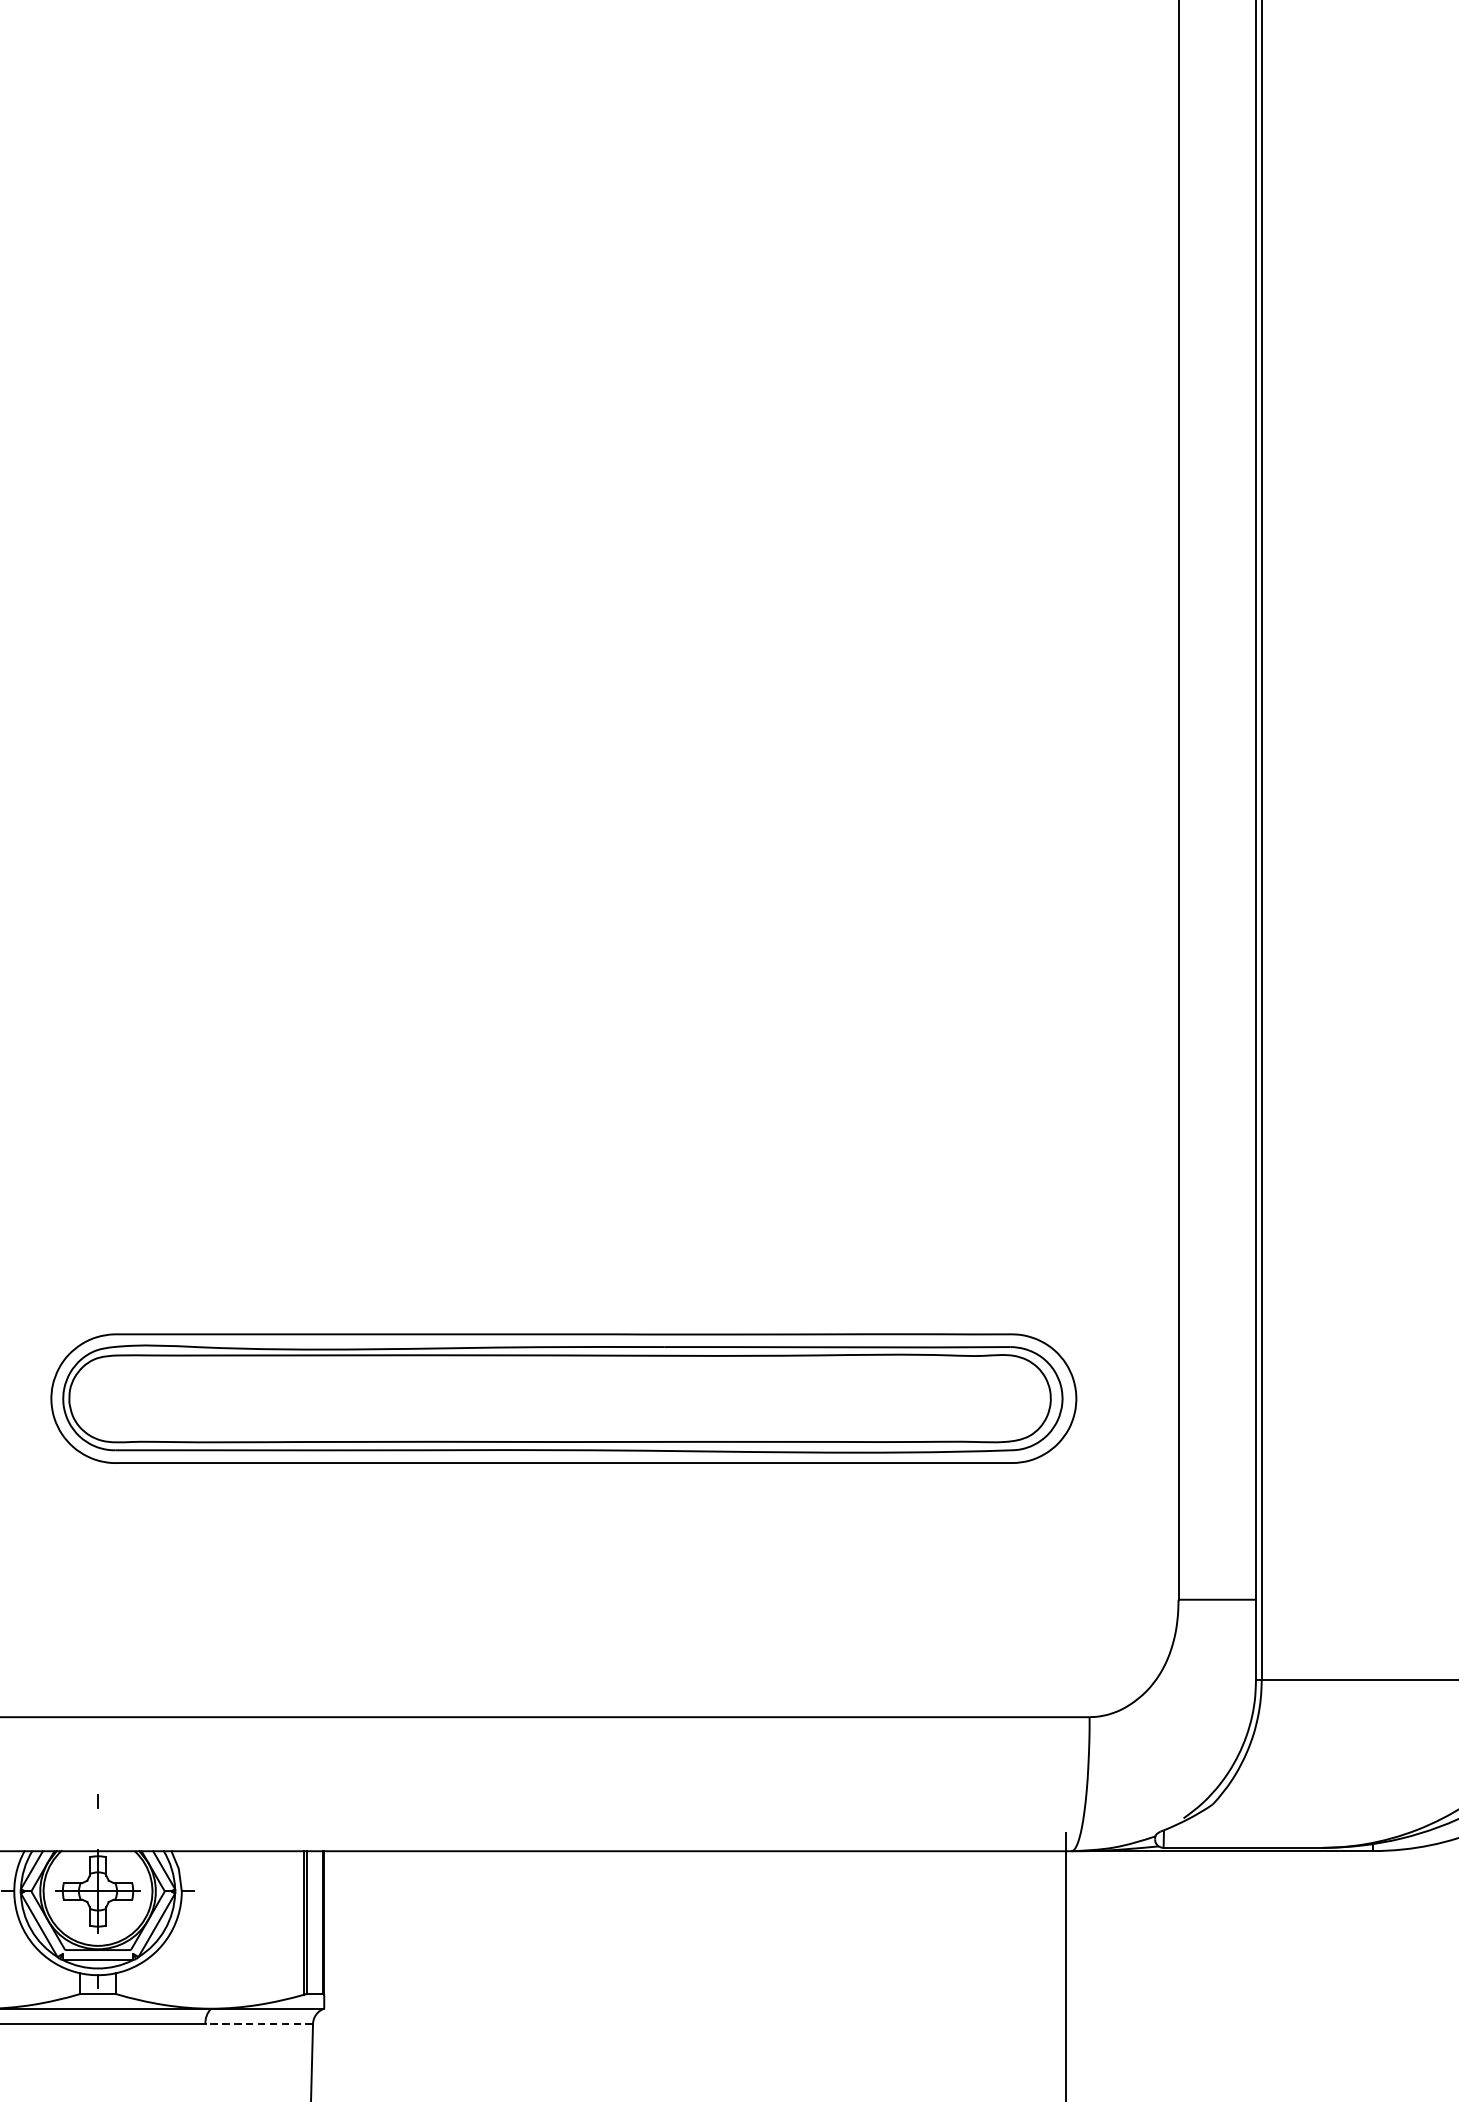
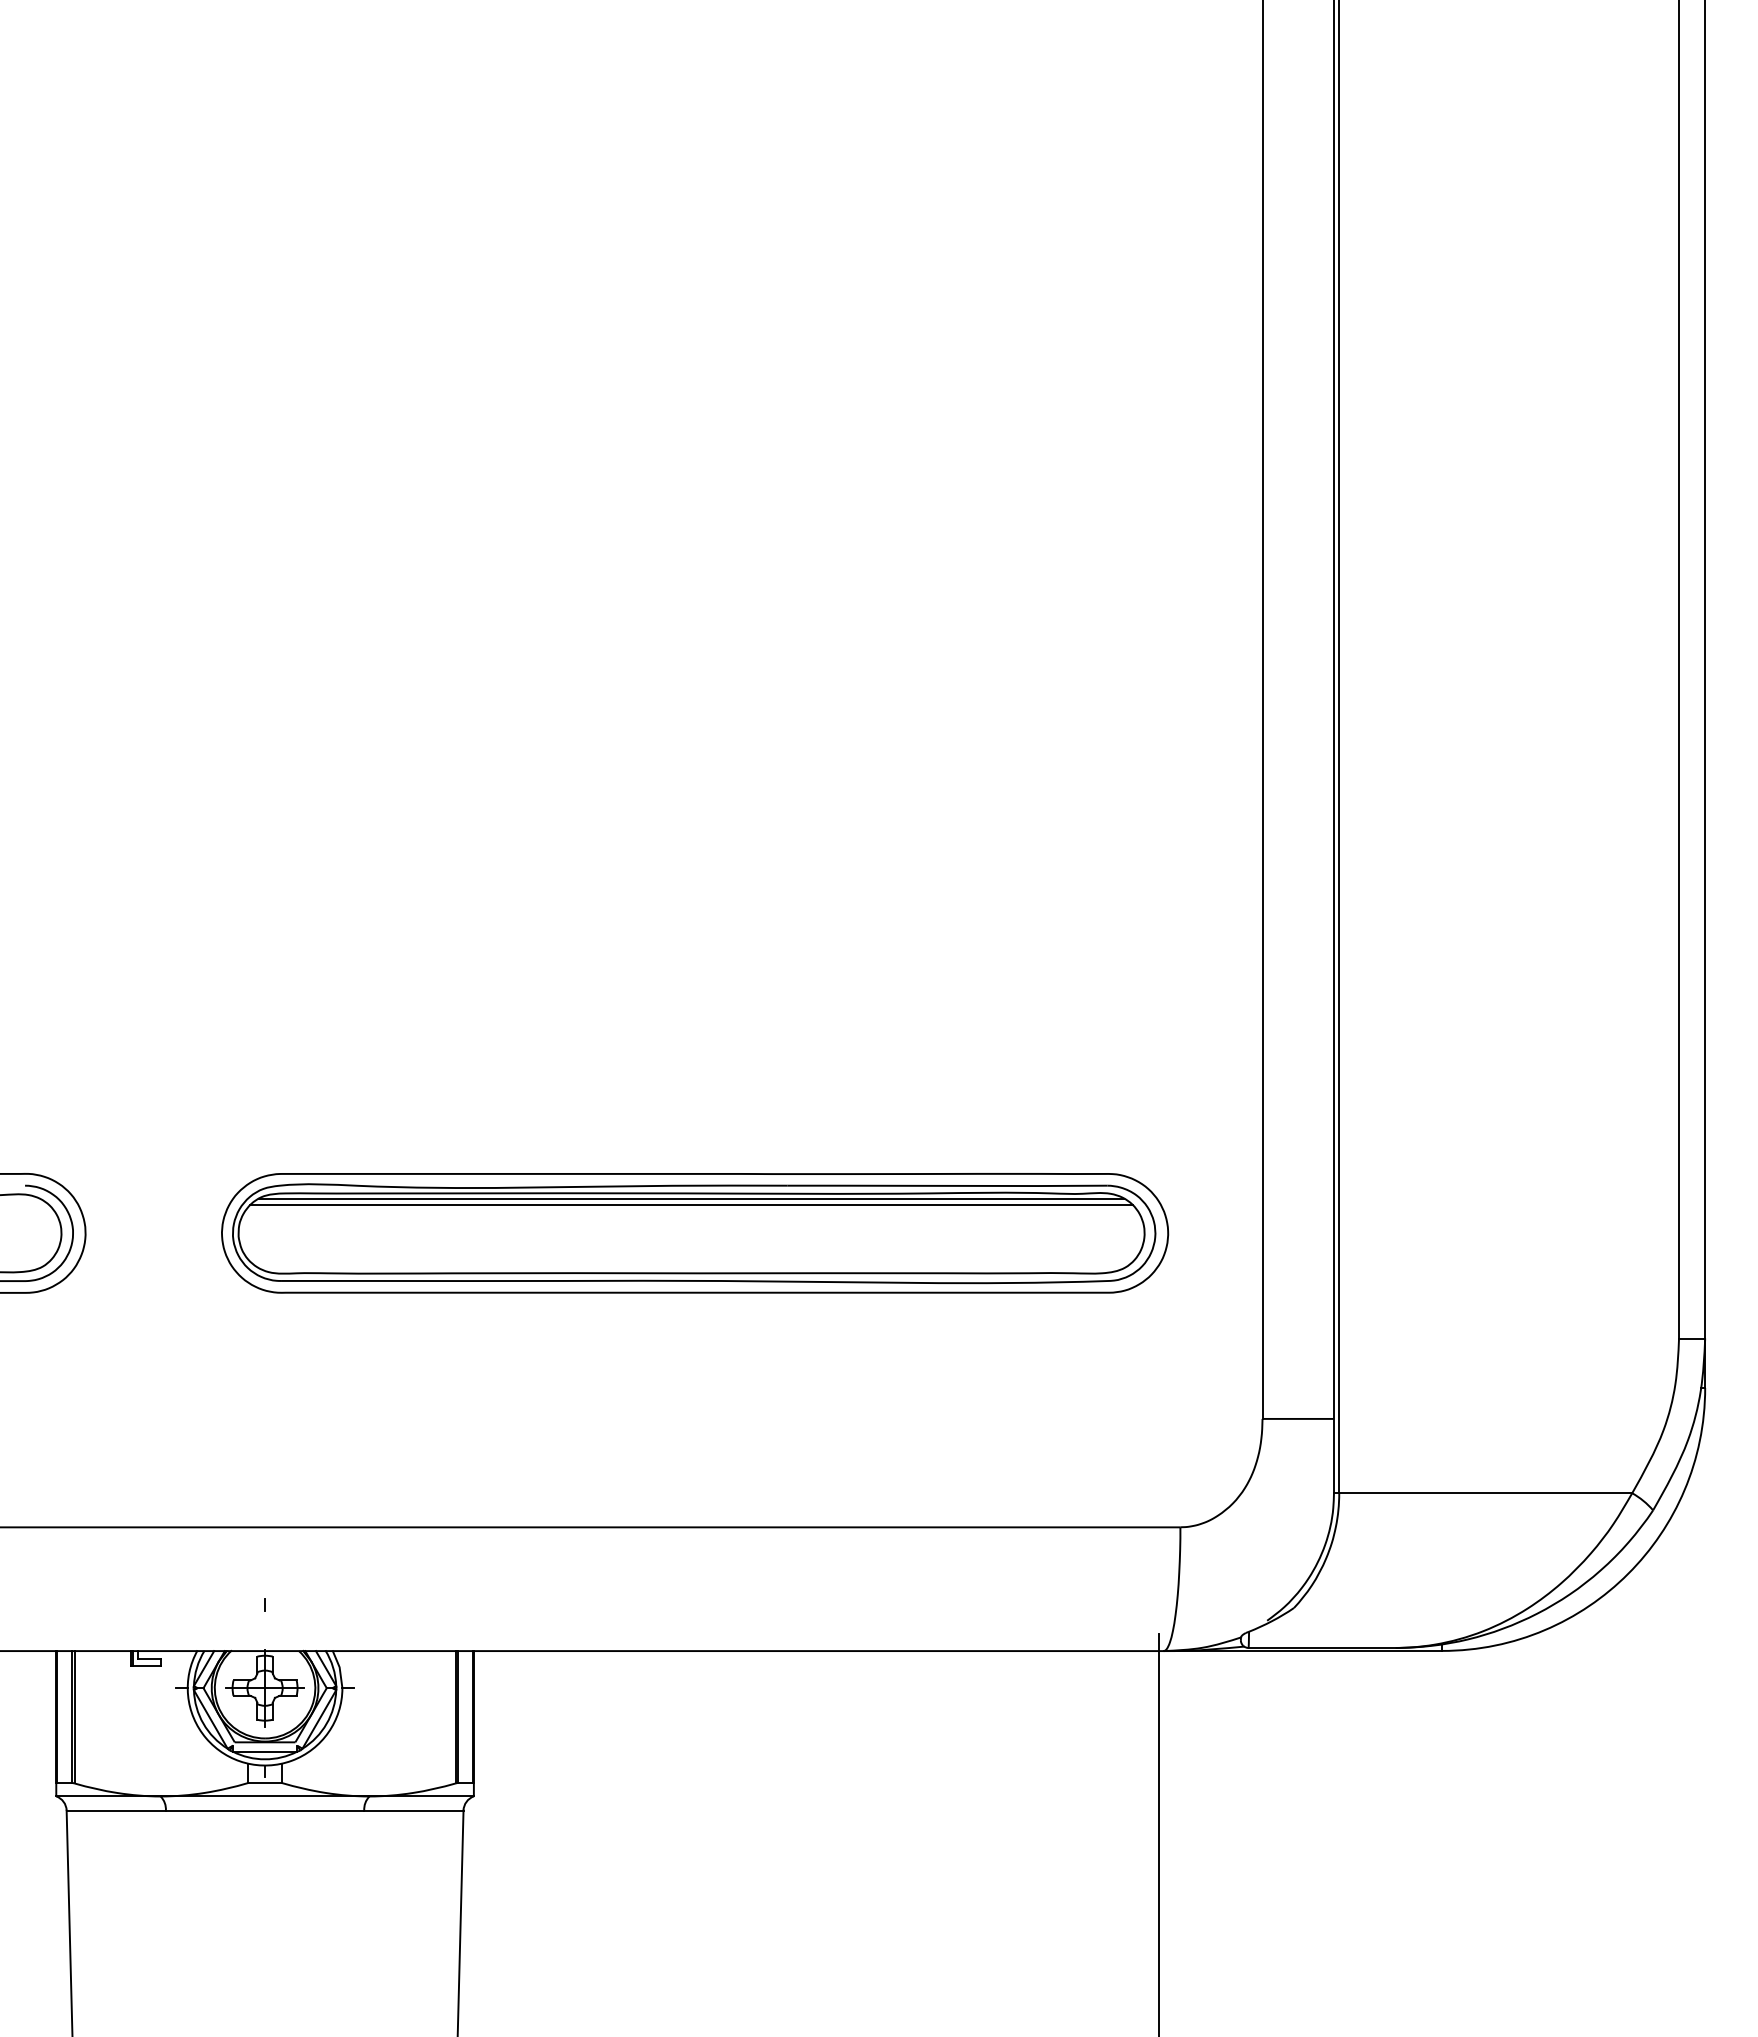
line: (559, 1362) -> (691, 1199), added
line: (559, 1368) -> (691, 1205), added
line: (258, 2023) -> (413, 1810), dashed -> solid

